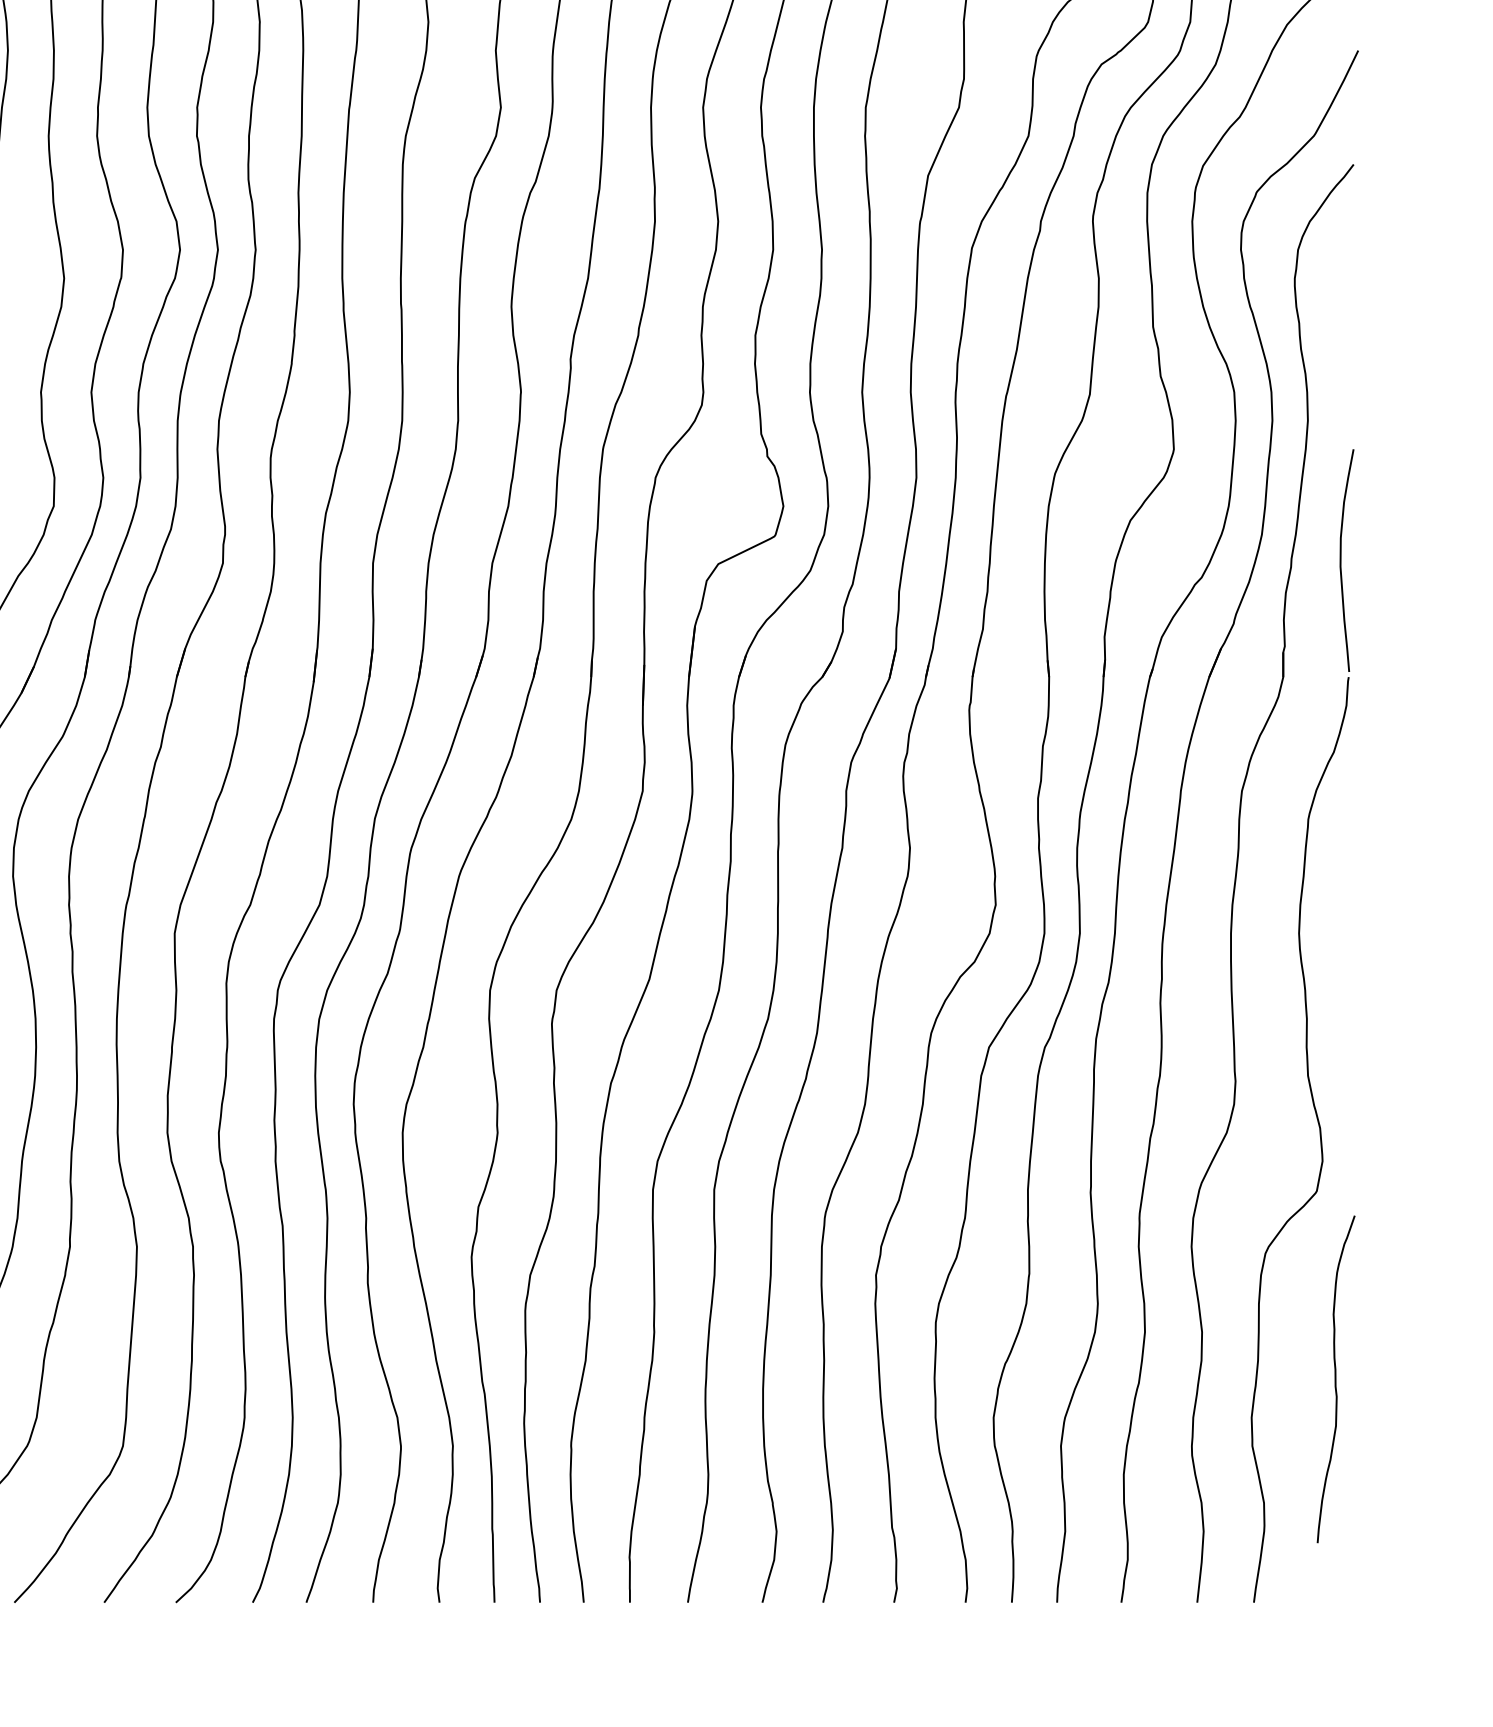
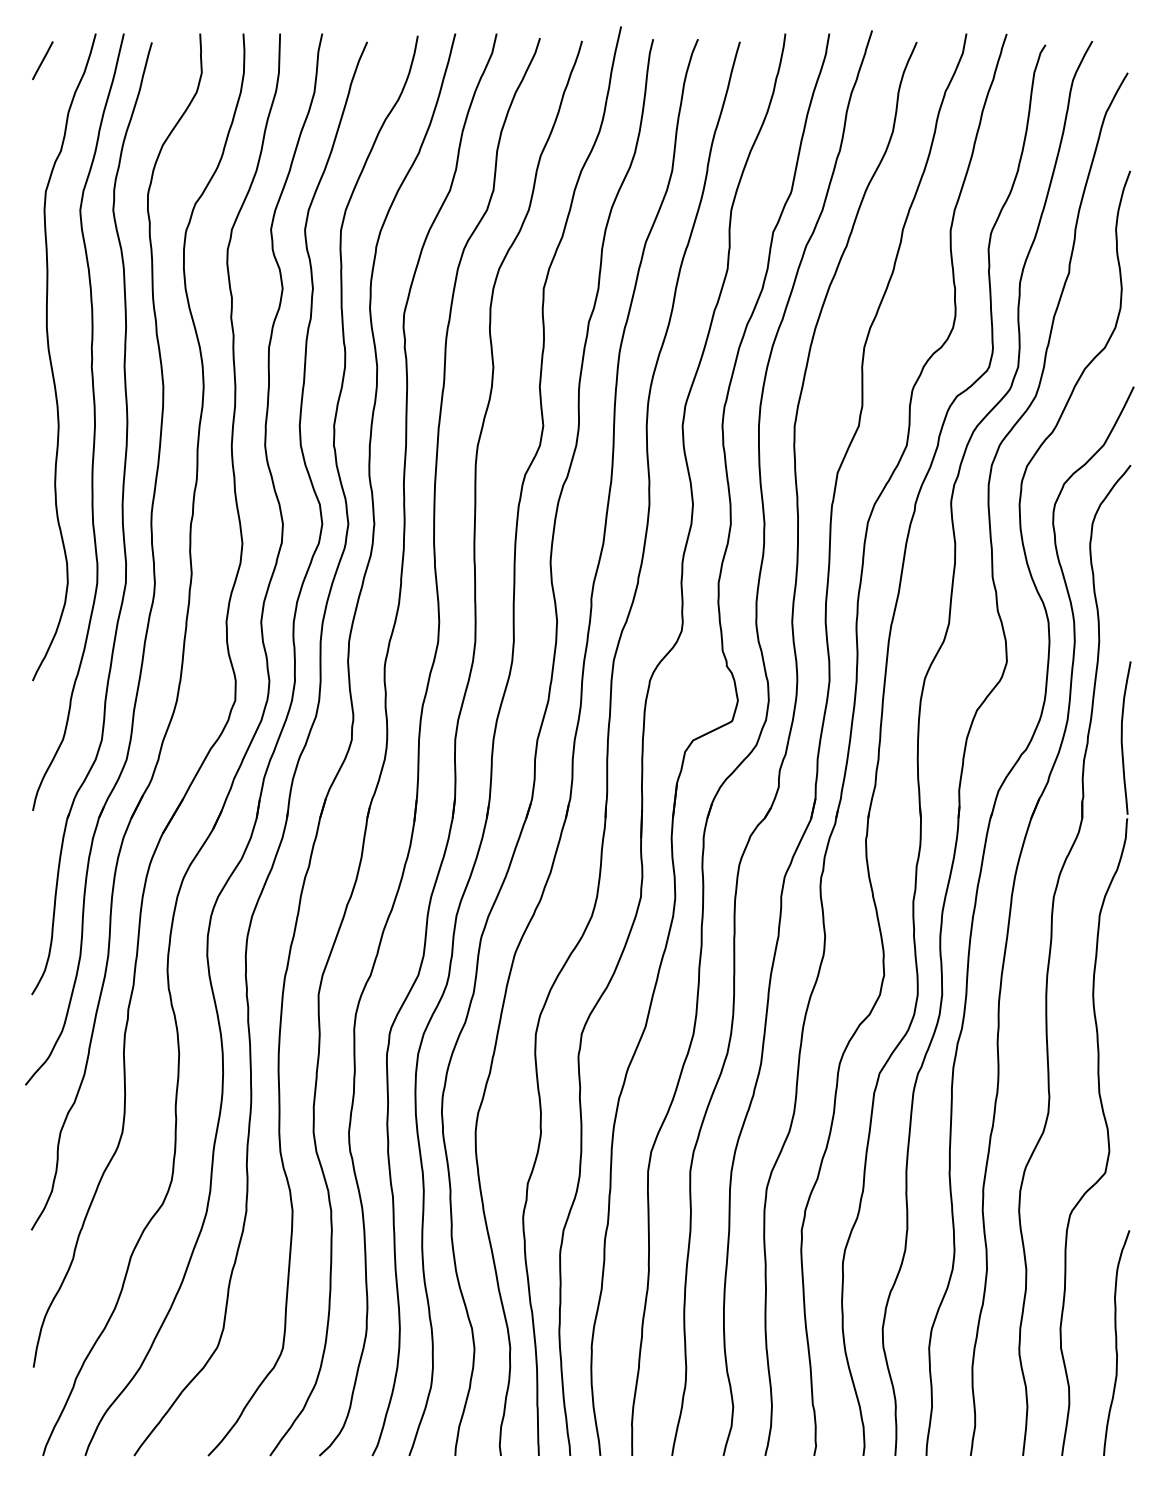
curve: (1335, 1378) -> (1116, 1342), moved

